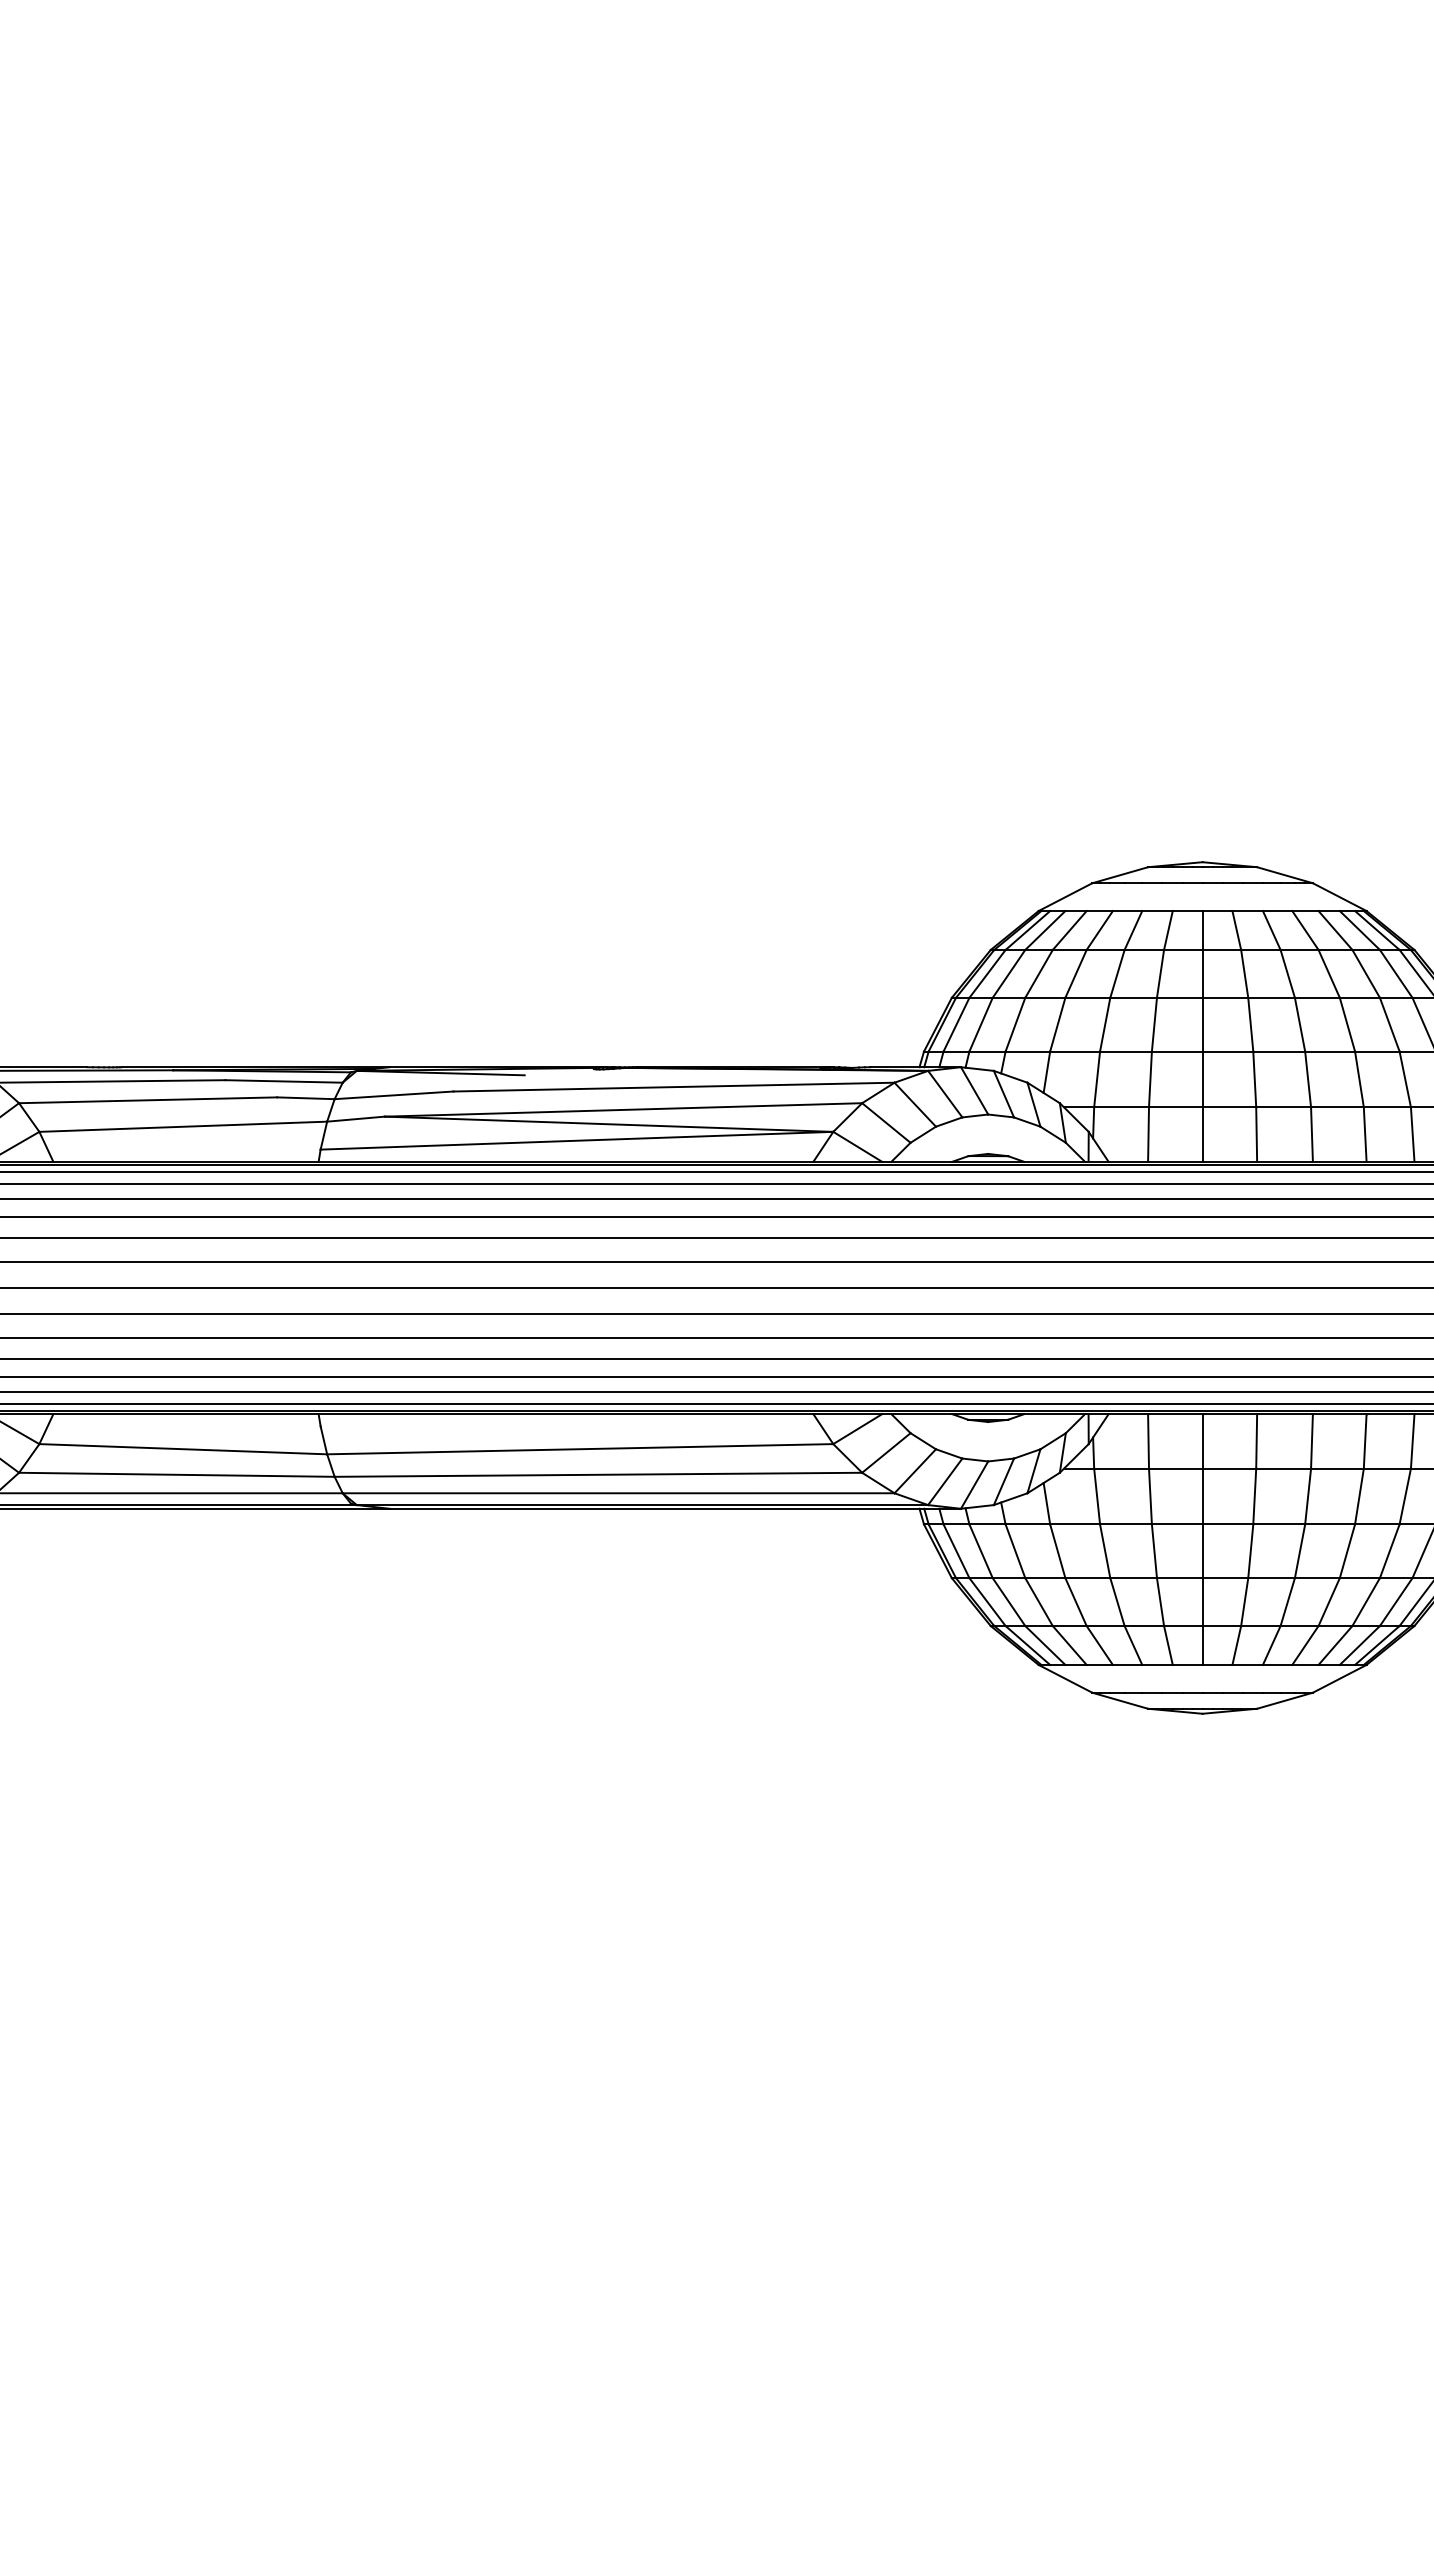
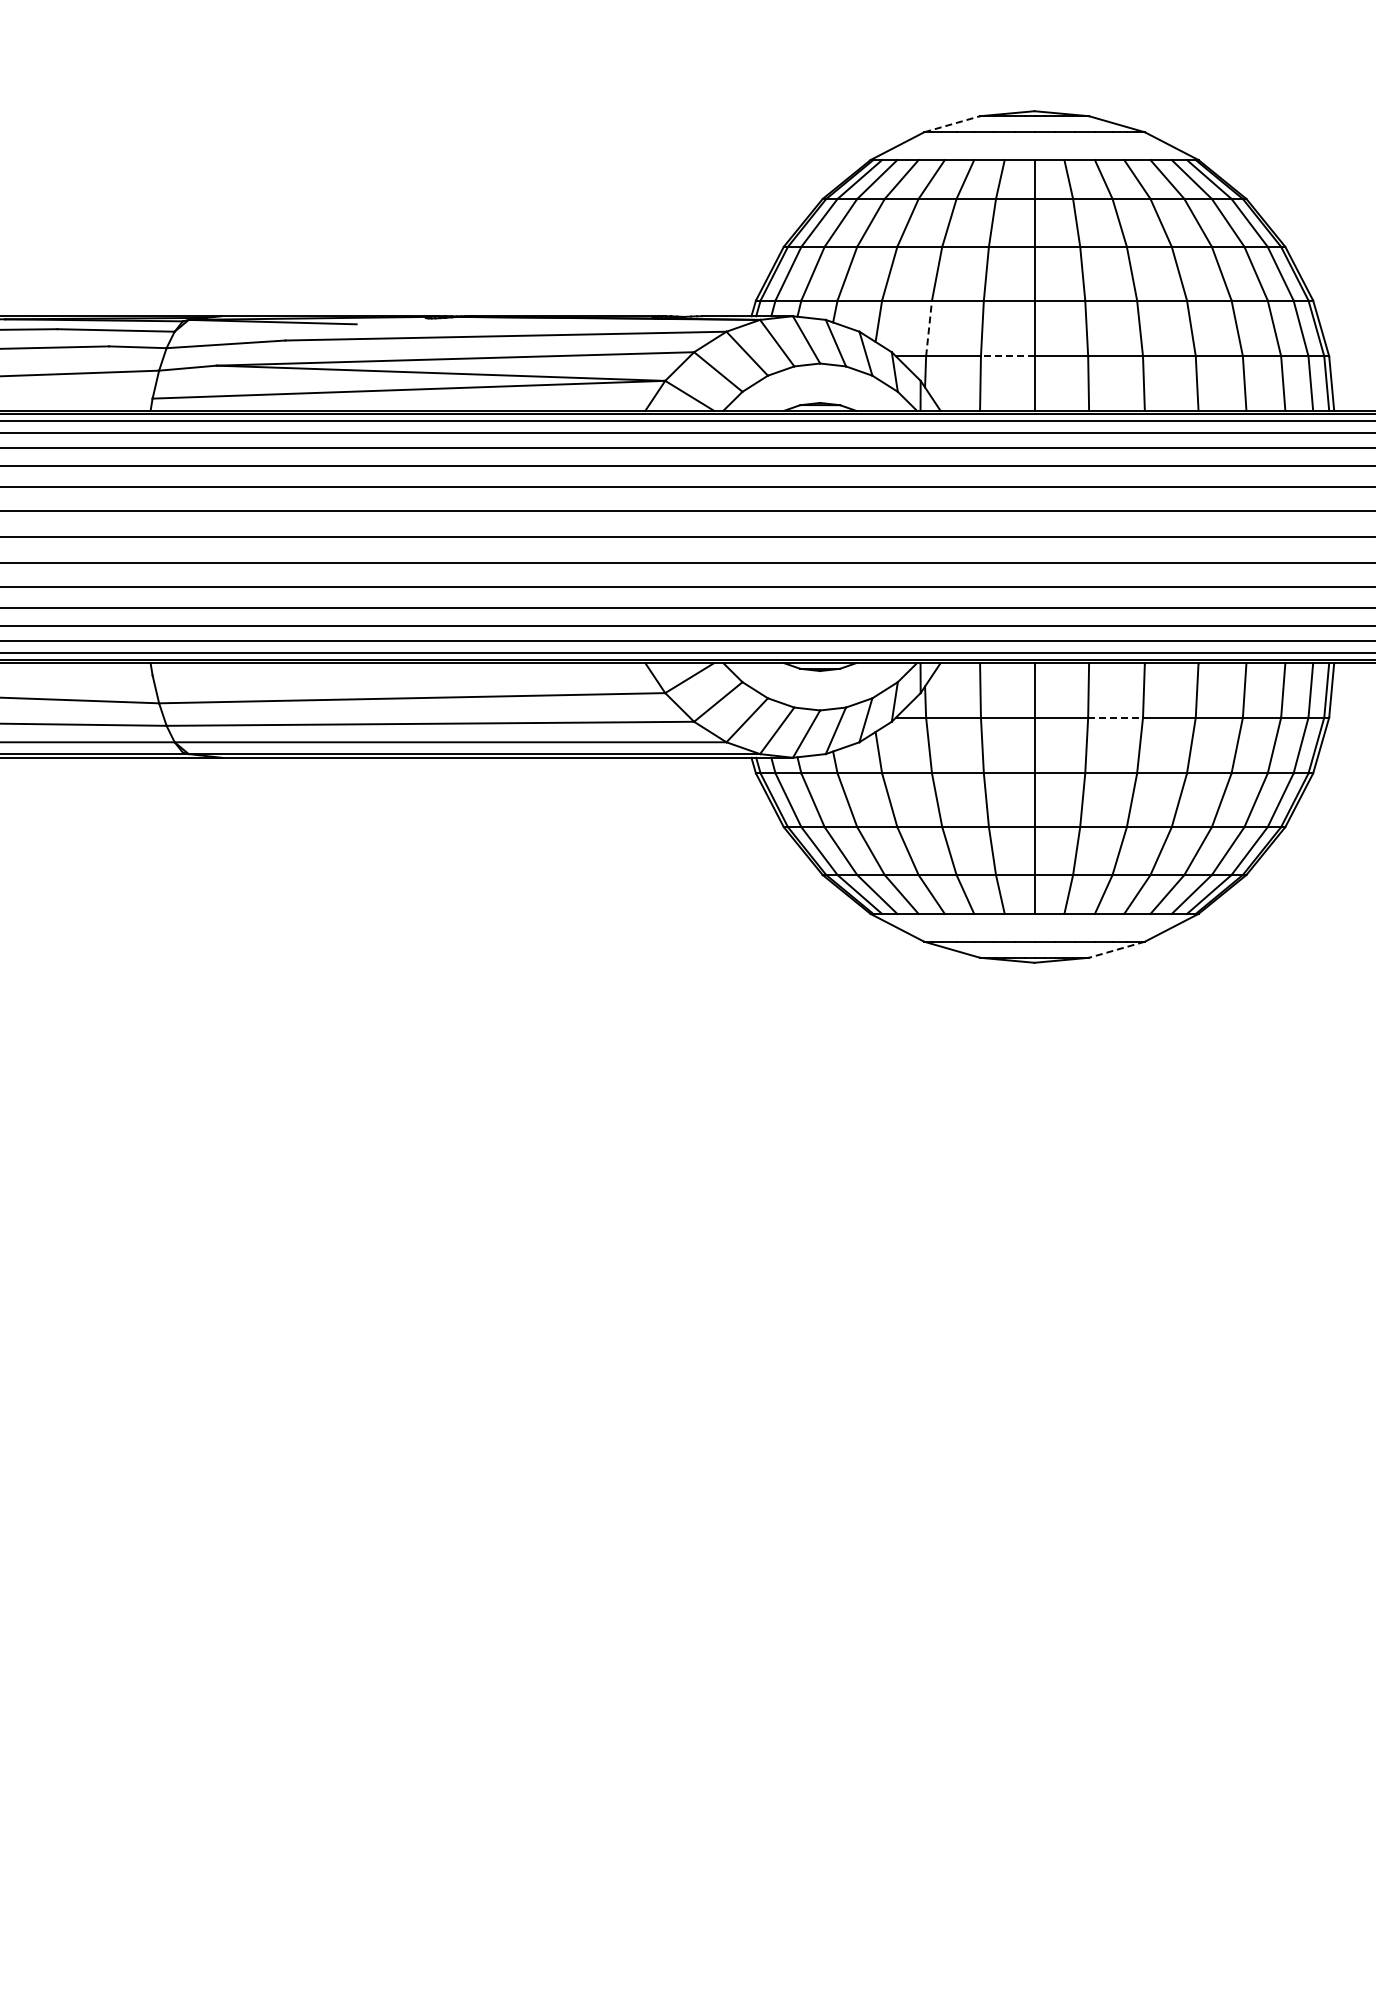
line: (1120, 875) -> (952, 124), solid -> dashed
line: (1097, 1078) -> (929, 327), solid -> dashed
line: (1175, 1107) -> (1007, 356), solid -> dashed
line: (1284, 1468) -> (1116, 717), solid -> dashed
line: (1284, 1700) -> (1116, 949), solid -> dashed

